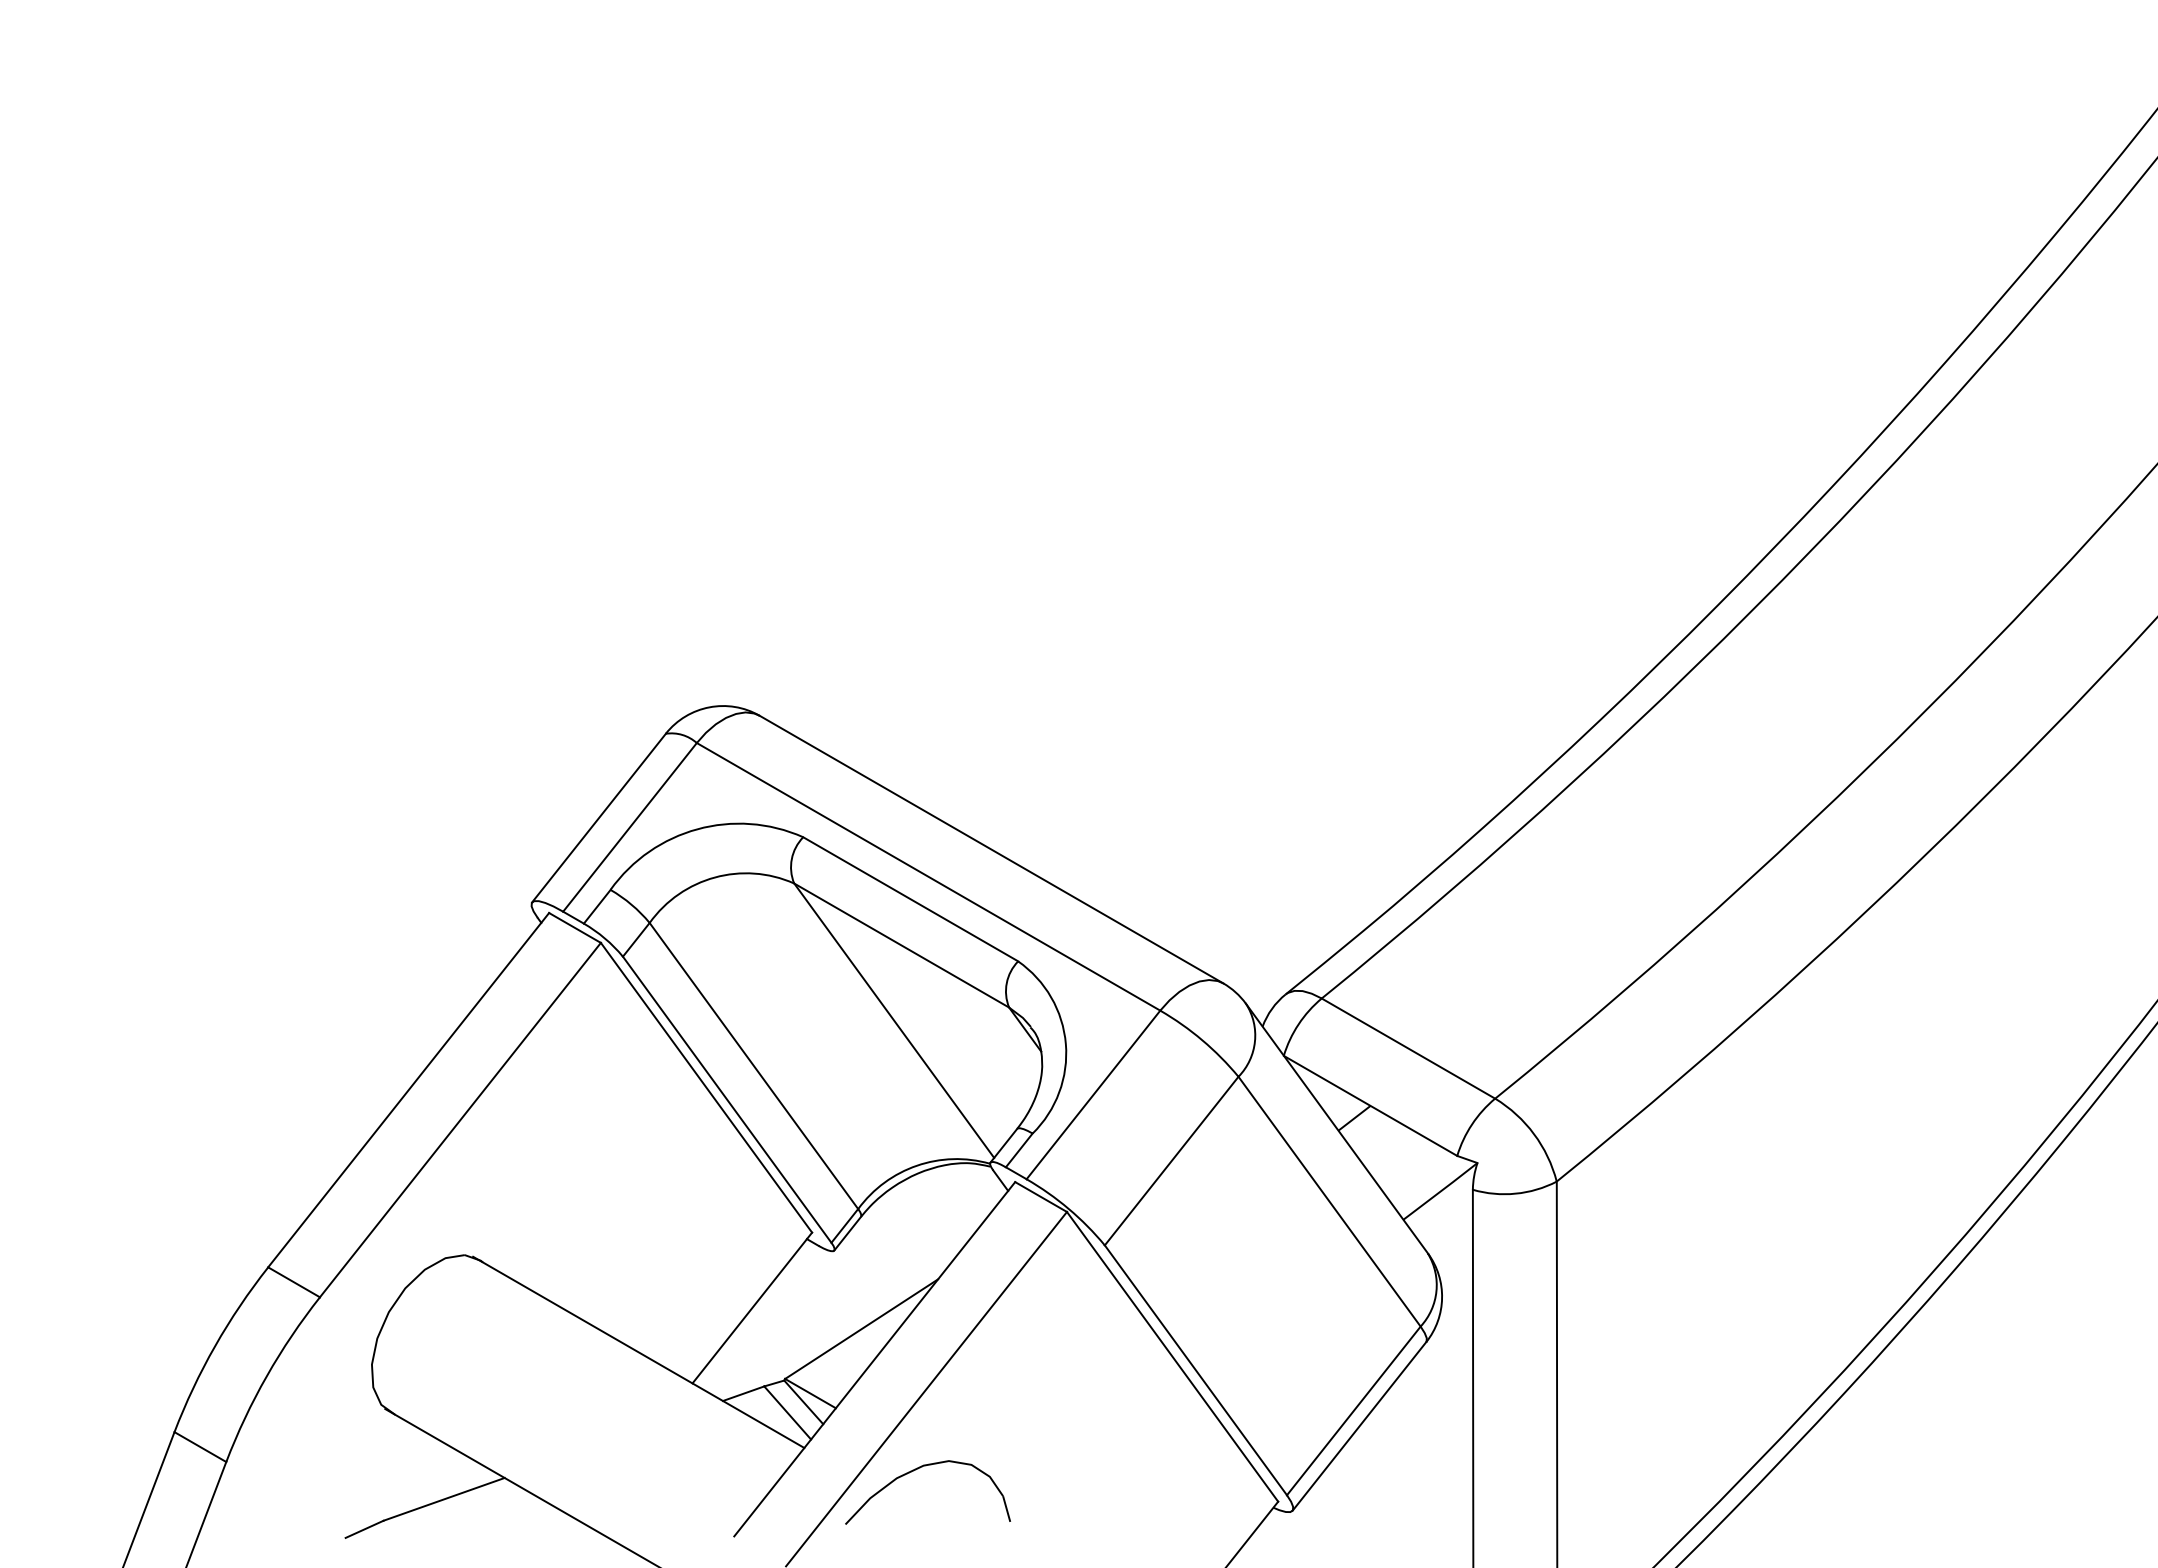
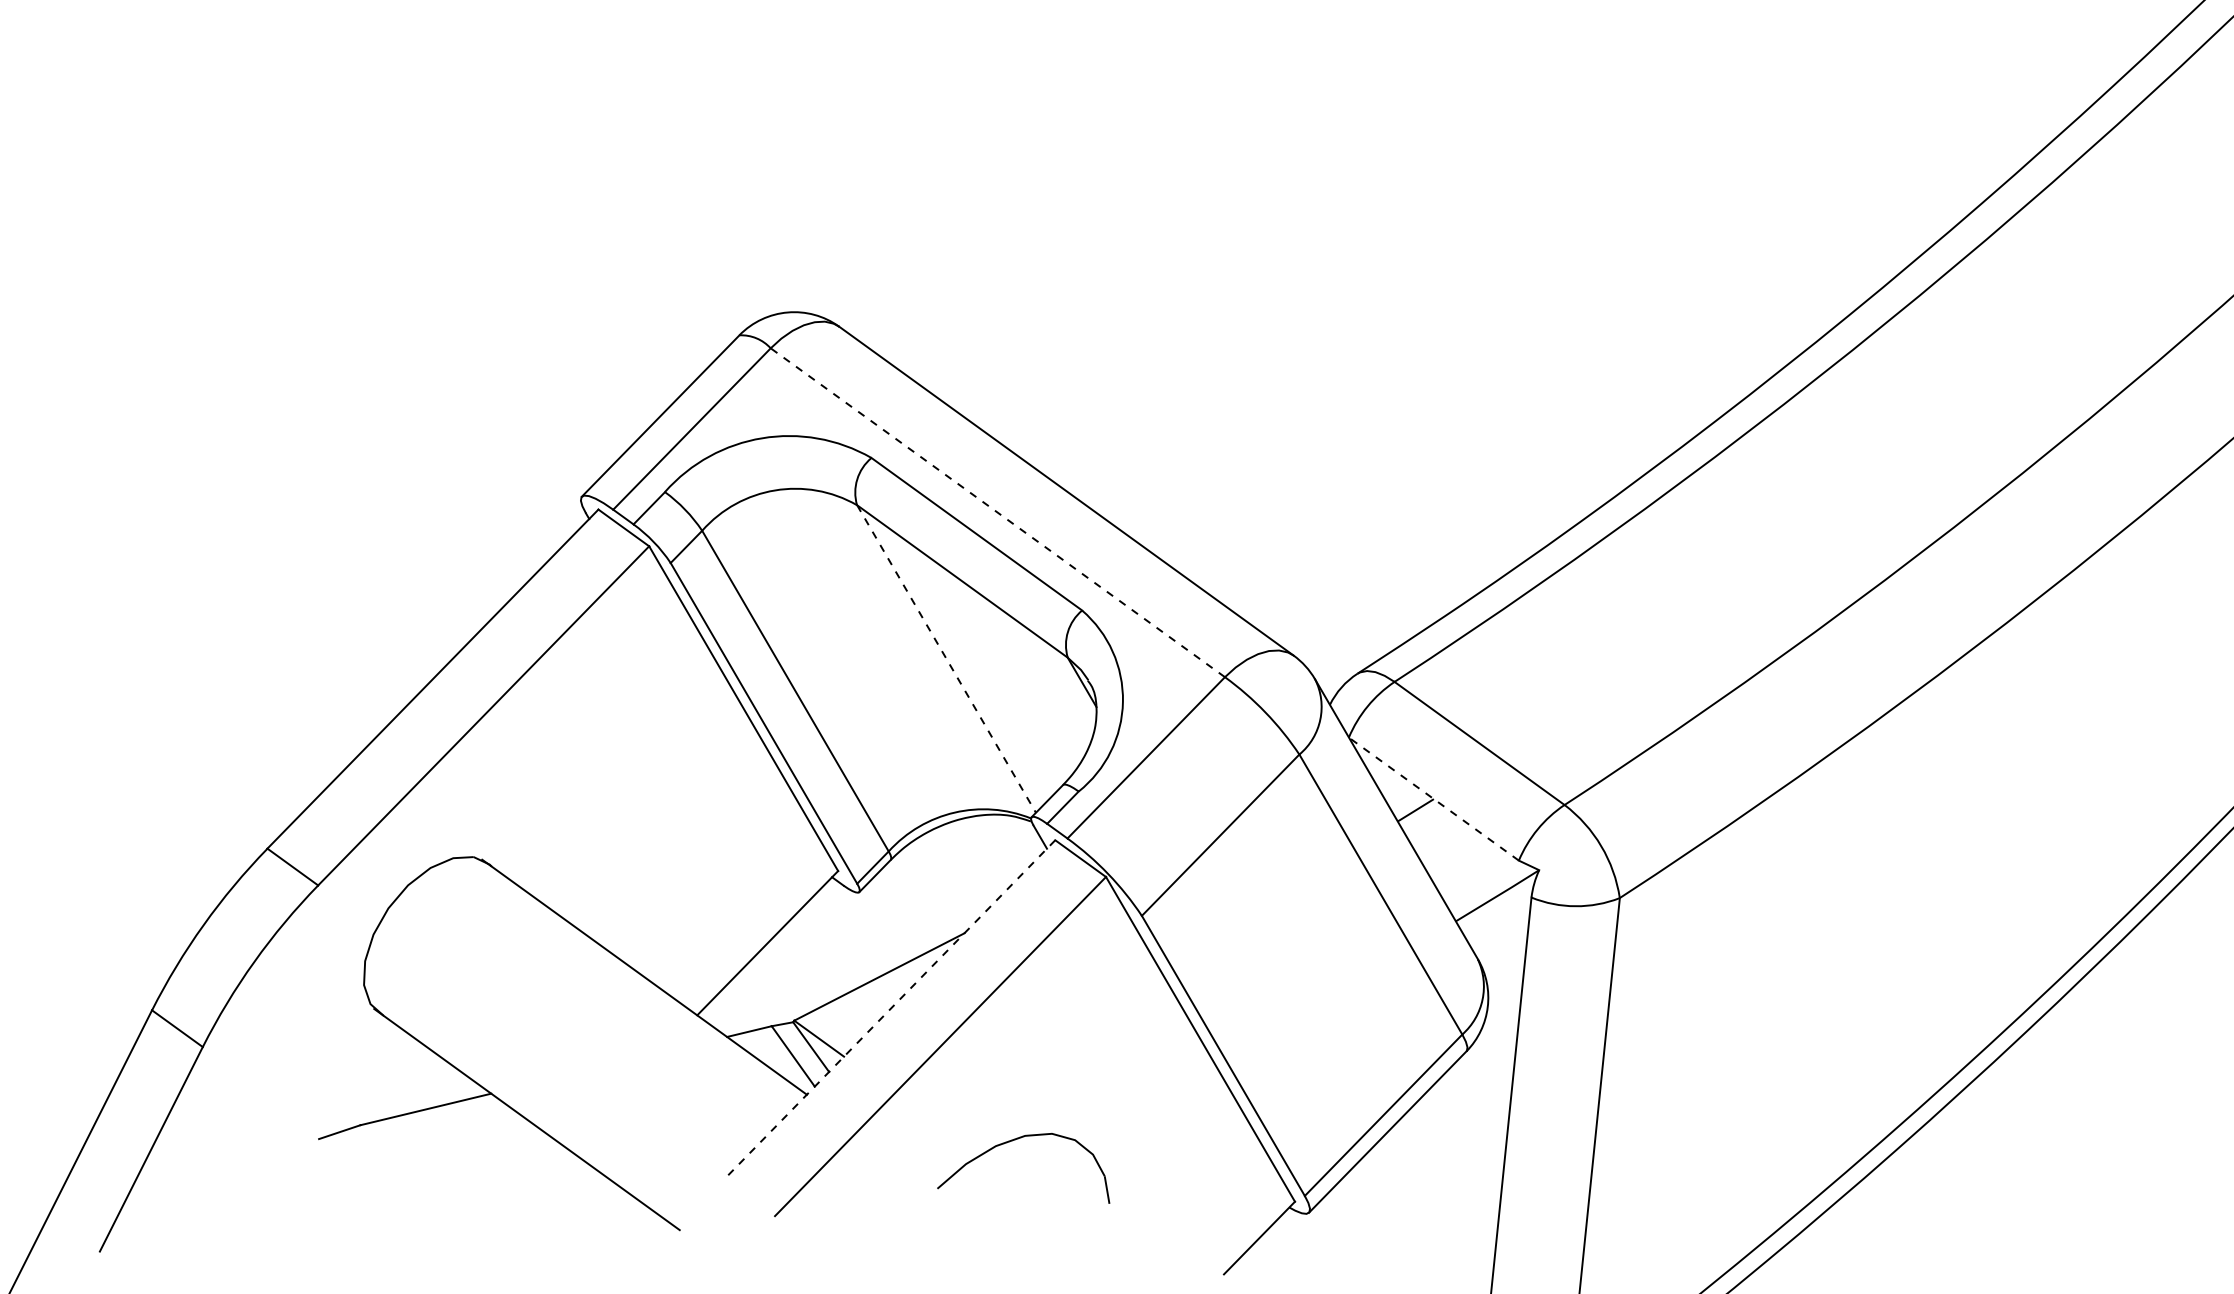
line: (928, 876) -> (997, 512), solid -> dashed
line: (894, 1020) -> (946, 658), solid -> dashed
line: (1370, 1105) -> (1433, 798), solid -> dashed
line: (874, 1359) -> (889, 1010), solid -> dashed
part: (918, 1469) -> (1019, 1139), moved

